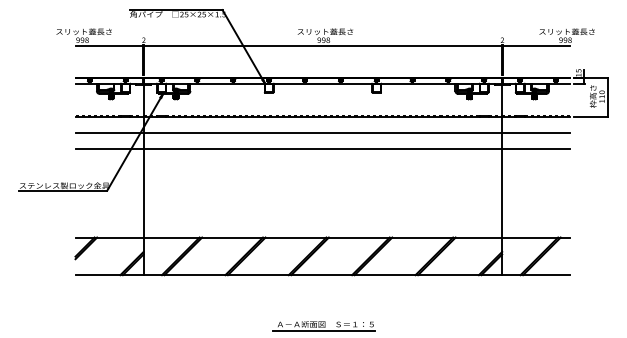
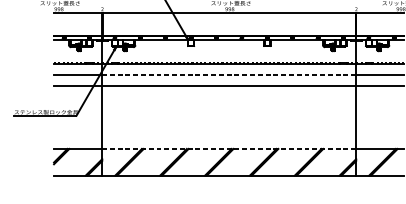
line: (322, 132) -> (228, 74), solid -> dashed
line: (322, 237) -> (228, 148), solid -> dashed

